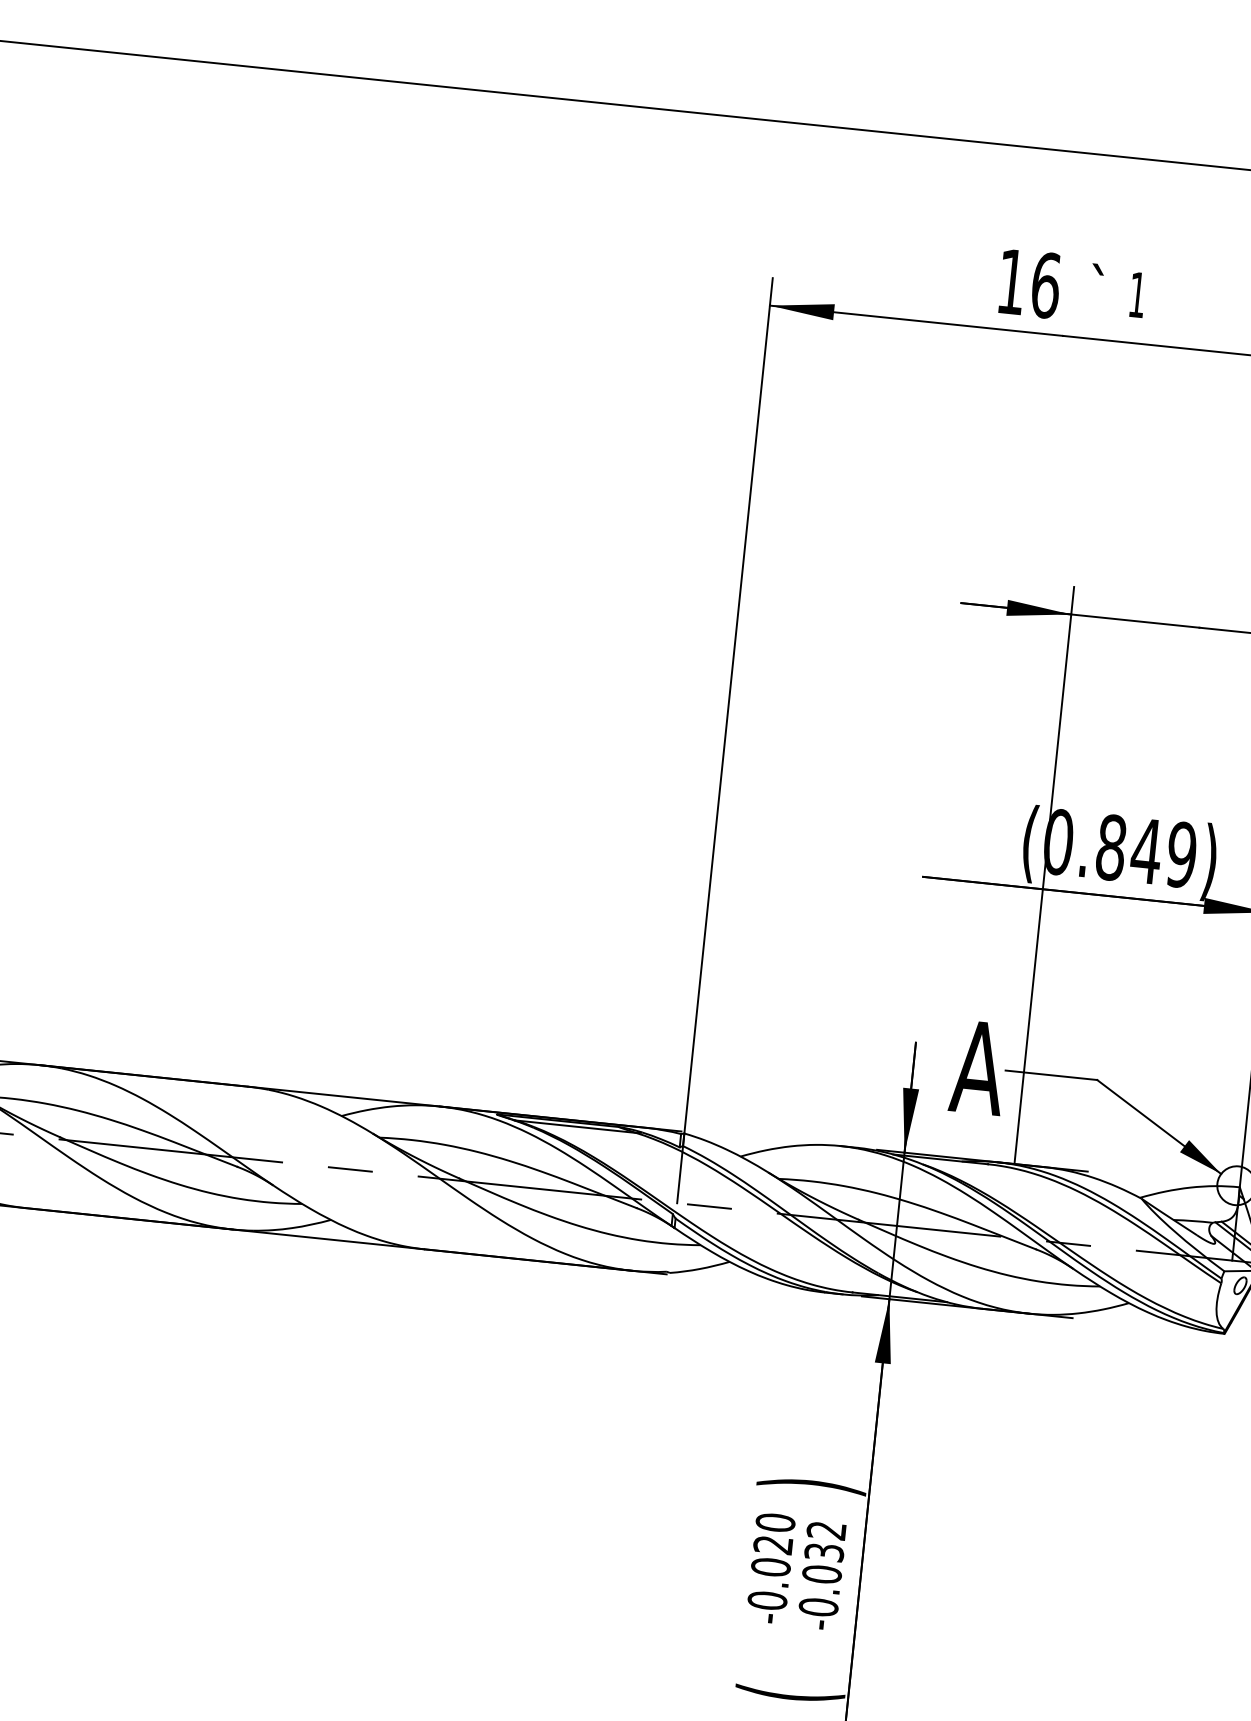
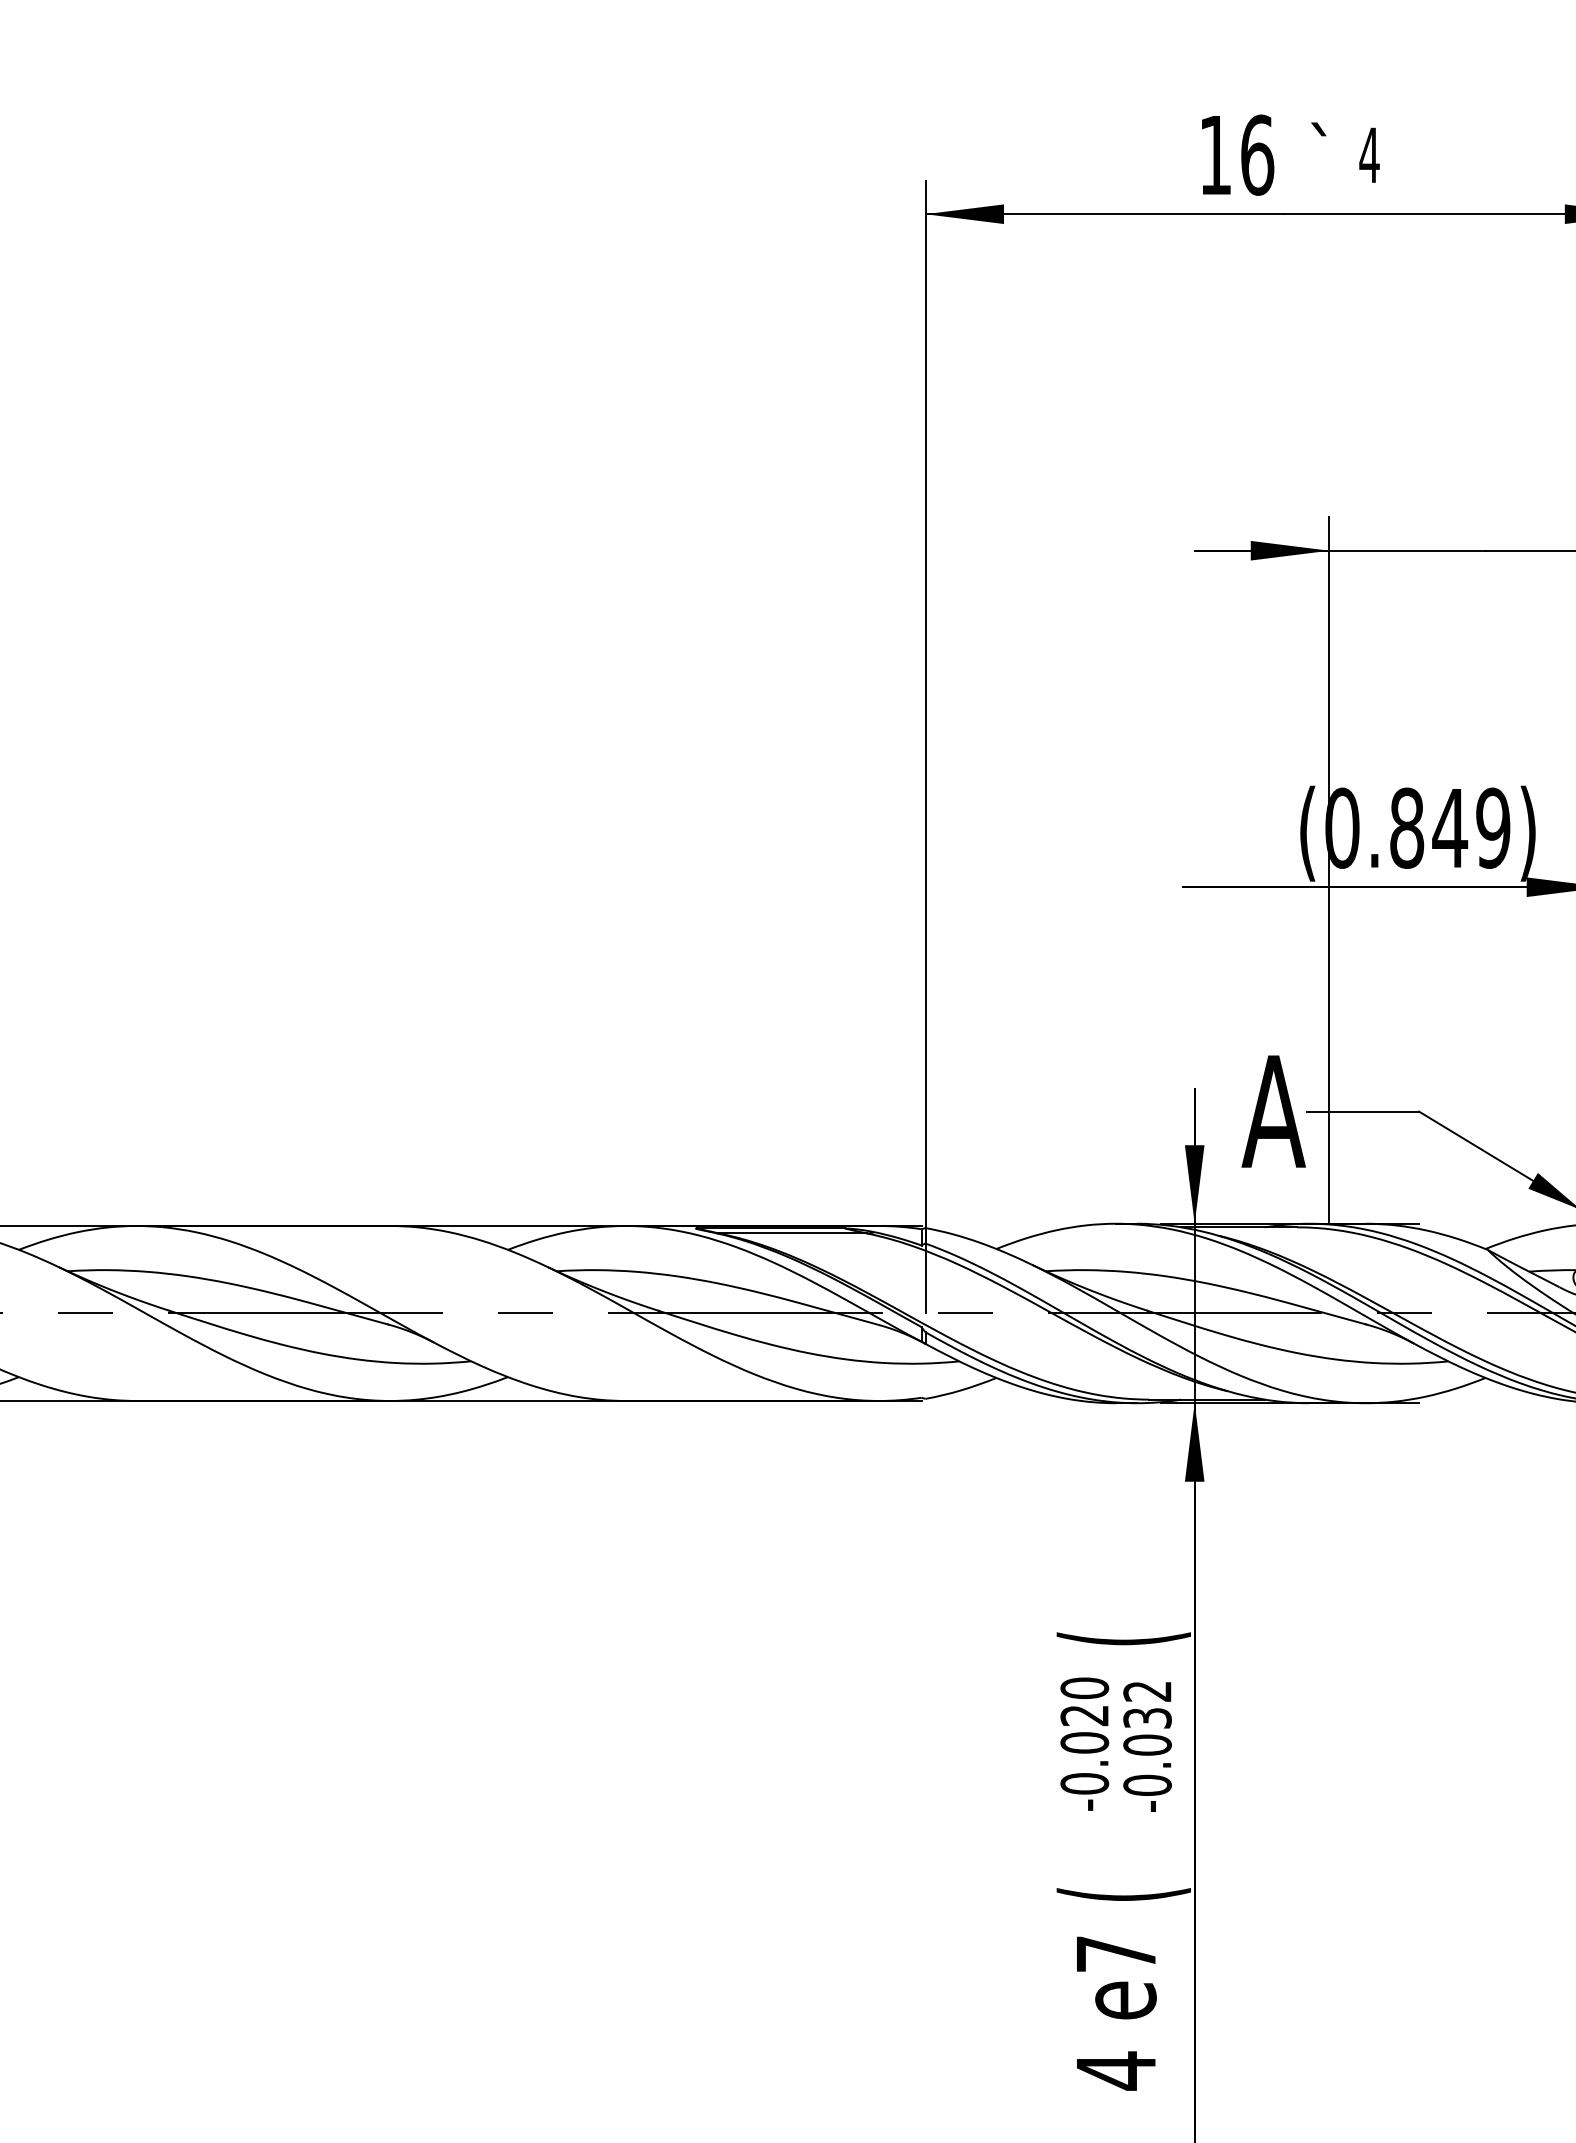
text: (1137, 294) -> (1369, 154), 1 -> 4
text: (811, 1485) -> (1123, 1638), ) -> (

